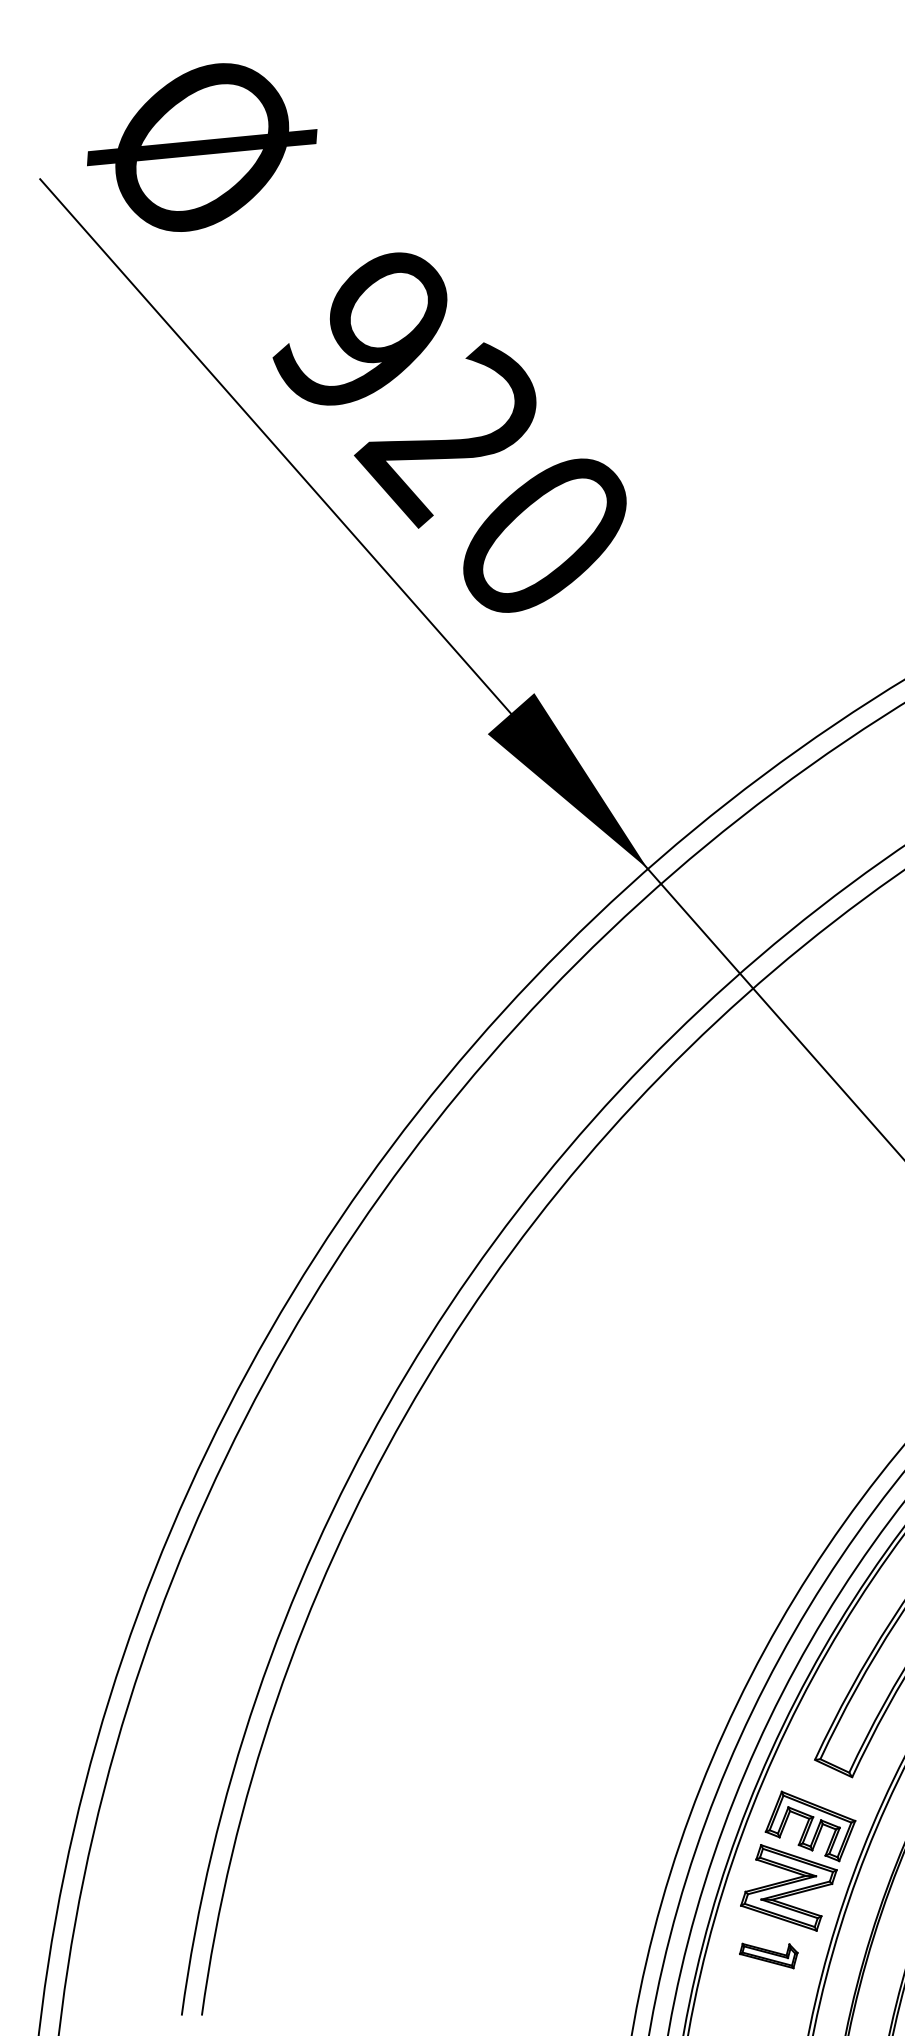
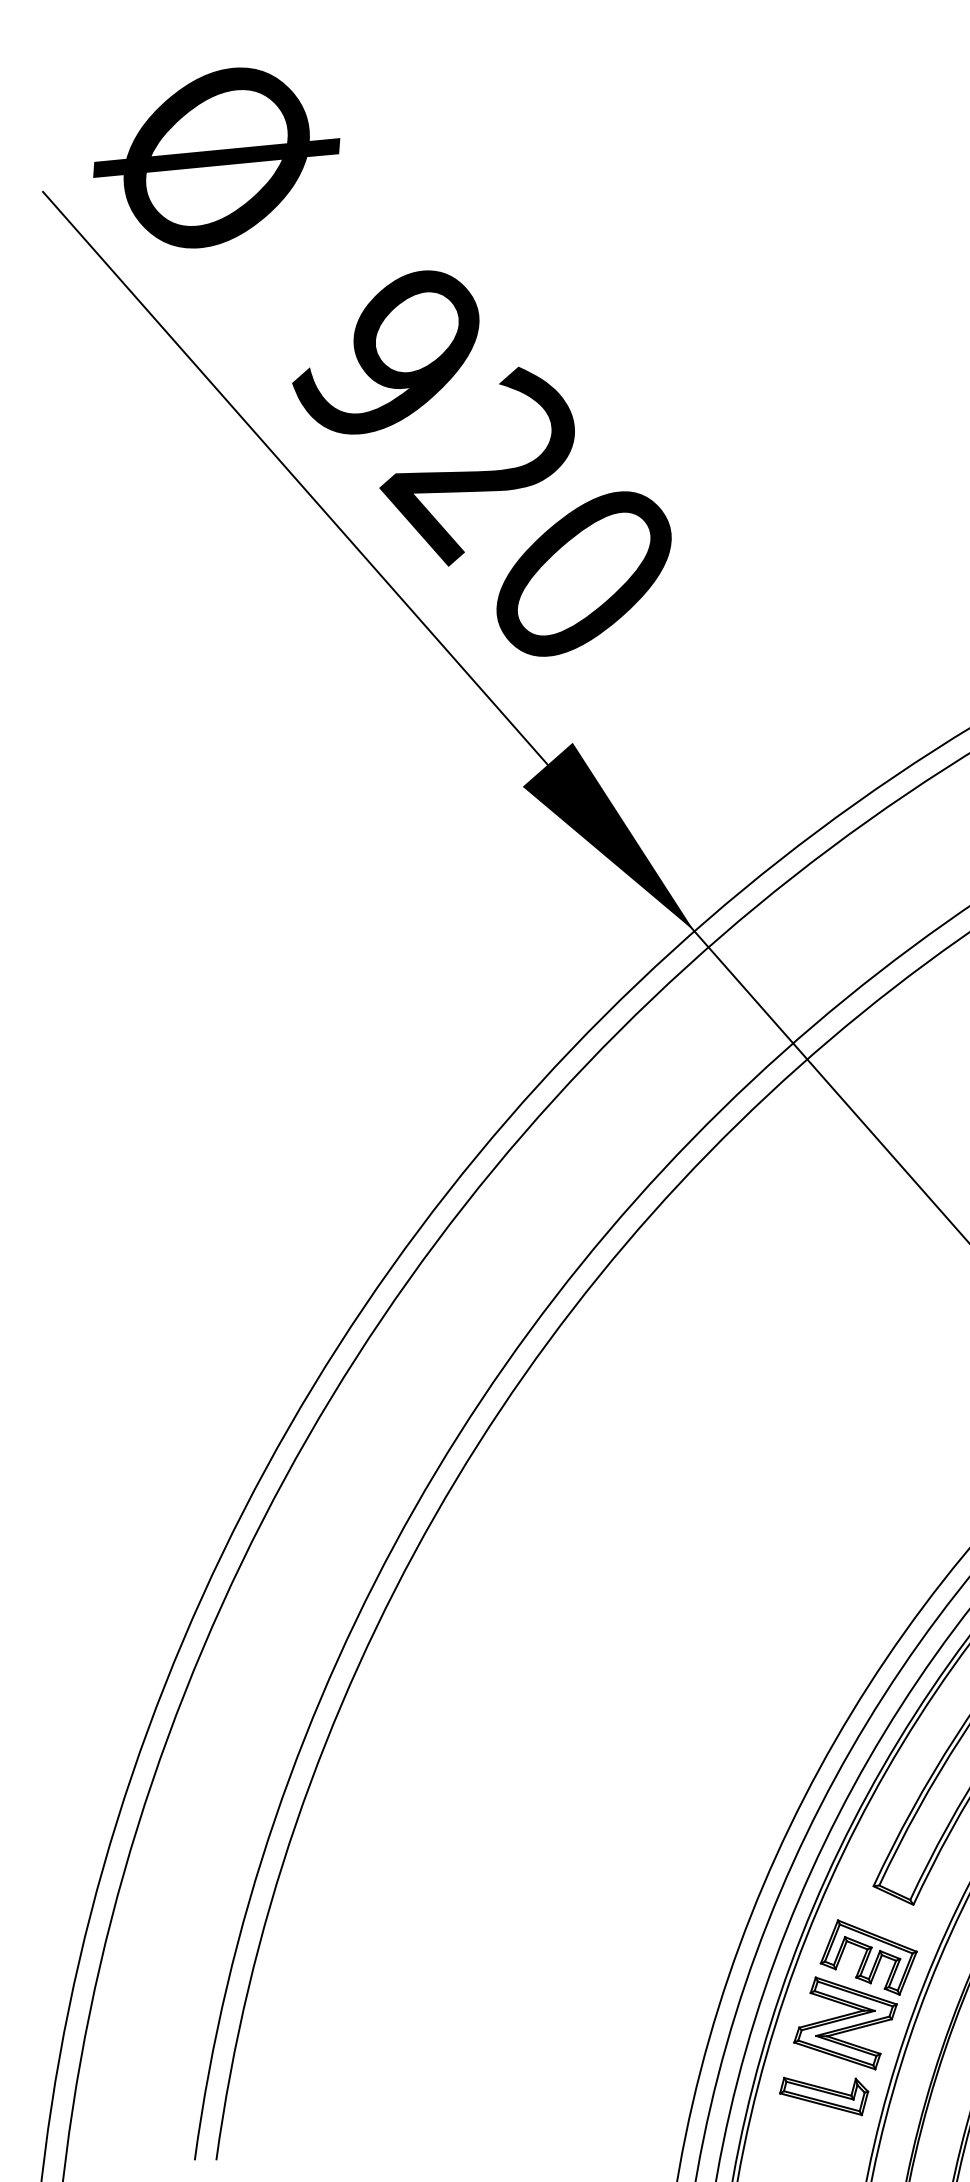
part: (768, 1955) -> (823, 2095), size x1.43

